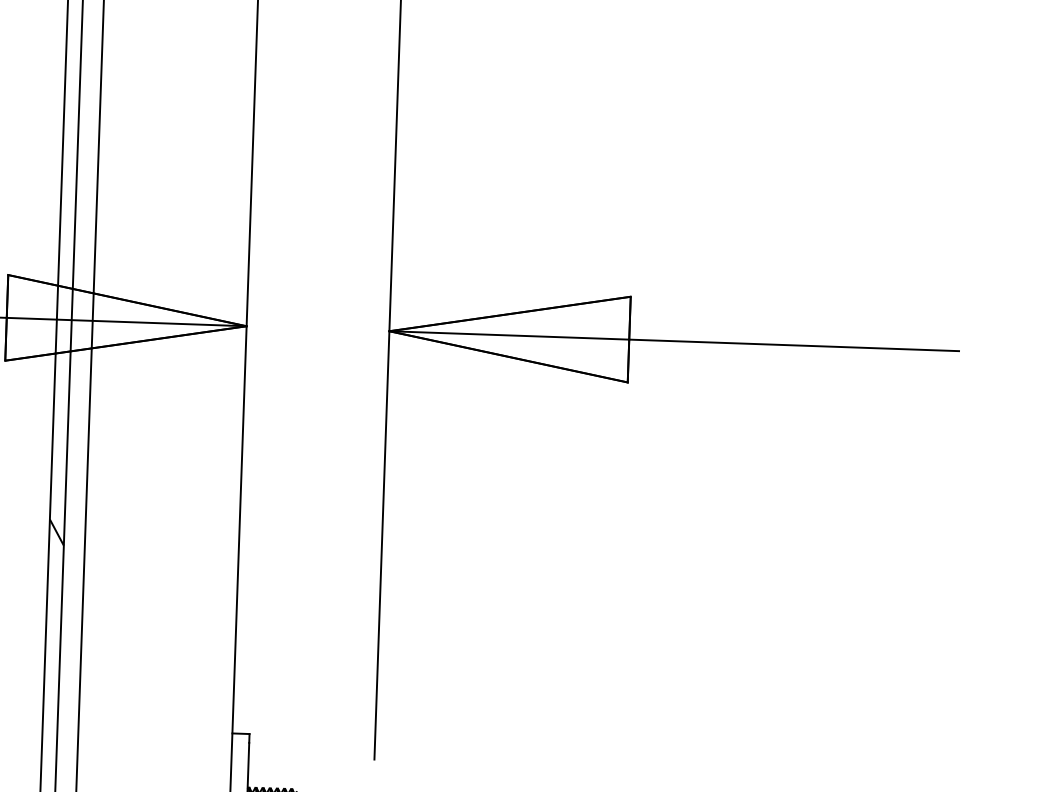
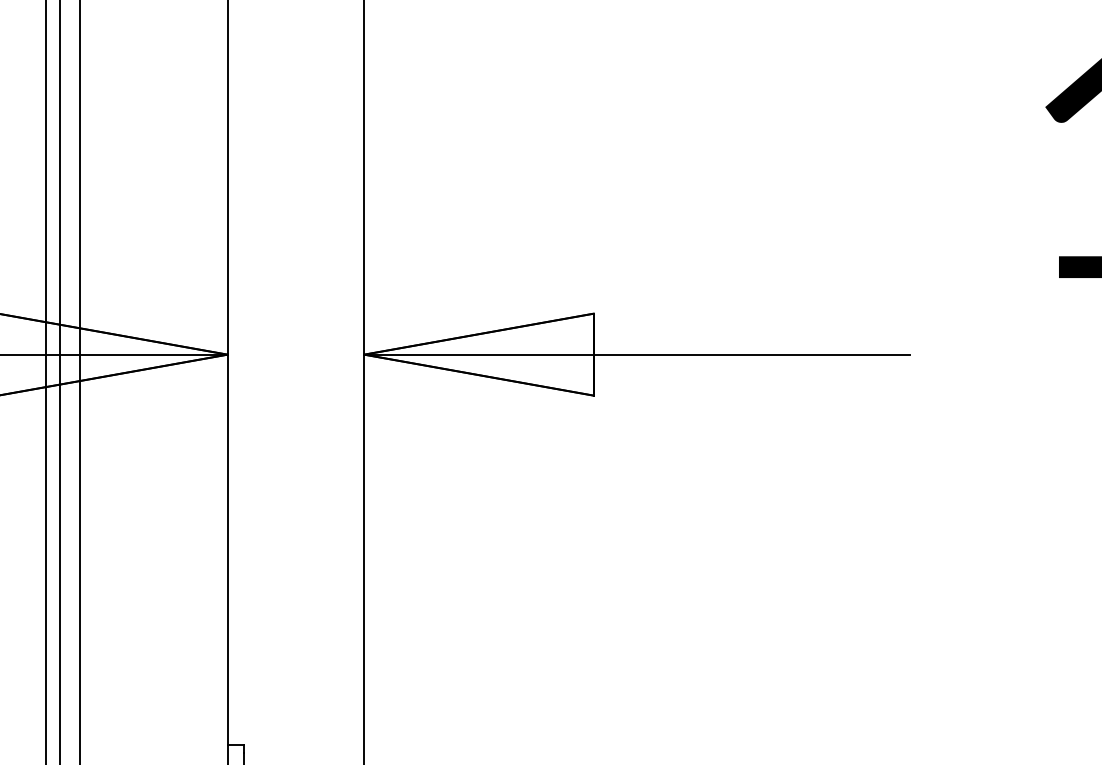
hatch: (56, 531) -> (52, 557), removed

